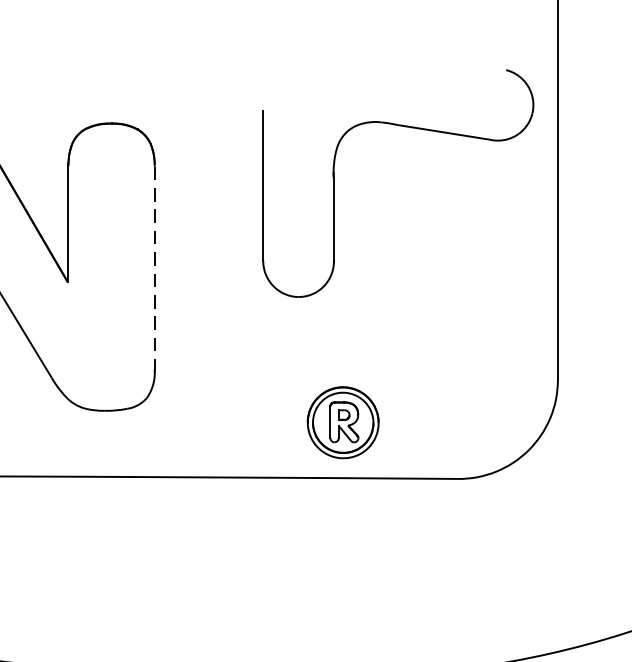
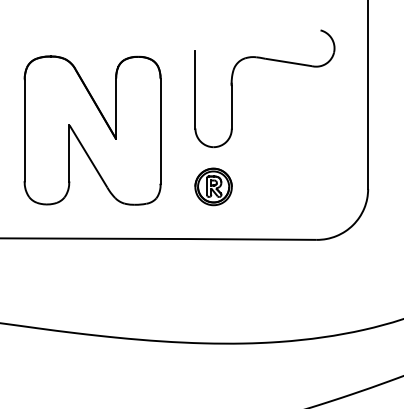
part: (405, 128) -> (268, 60), moved
line: (154, 270) -> (160, 132), dashed -> solid
part: (342, 421) -> (213, 186), moved

